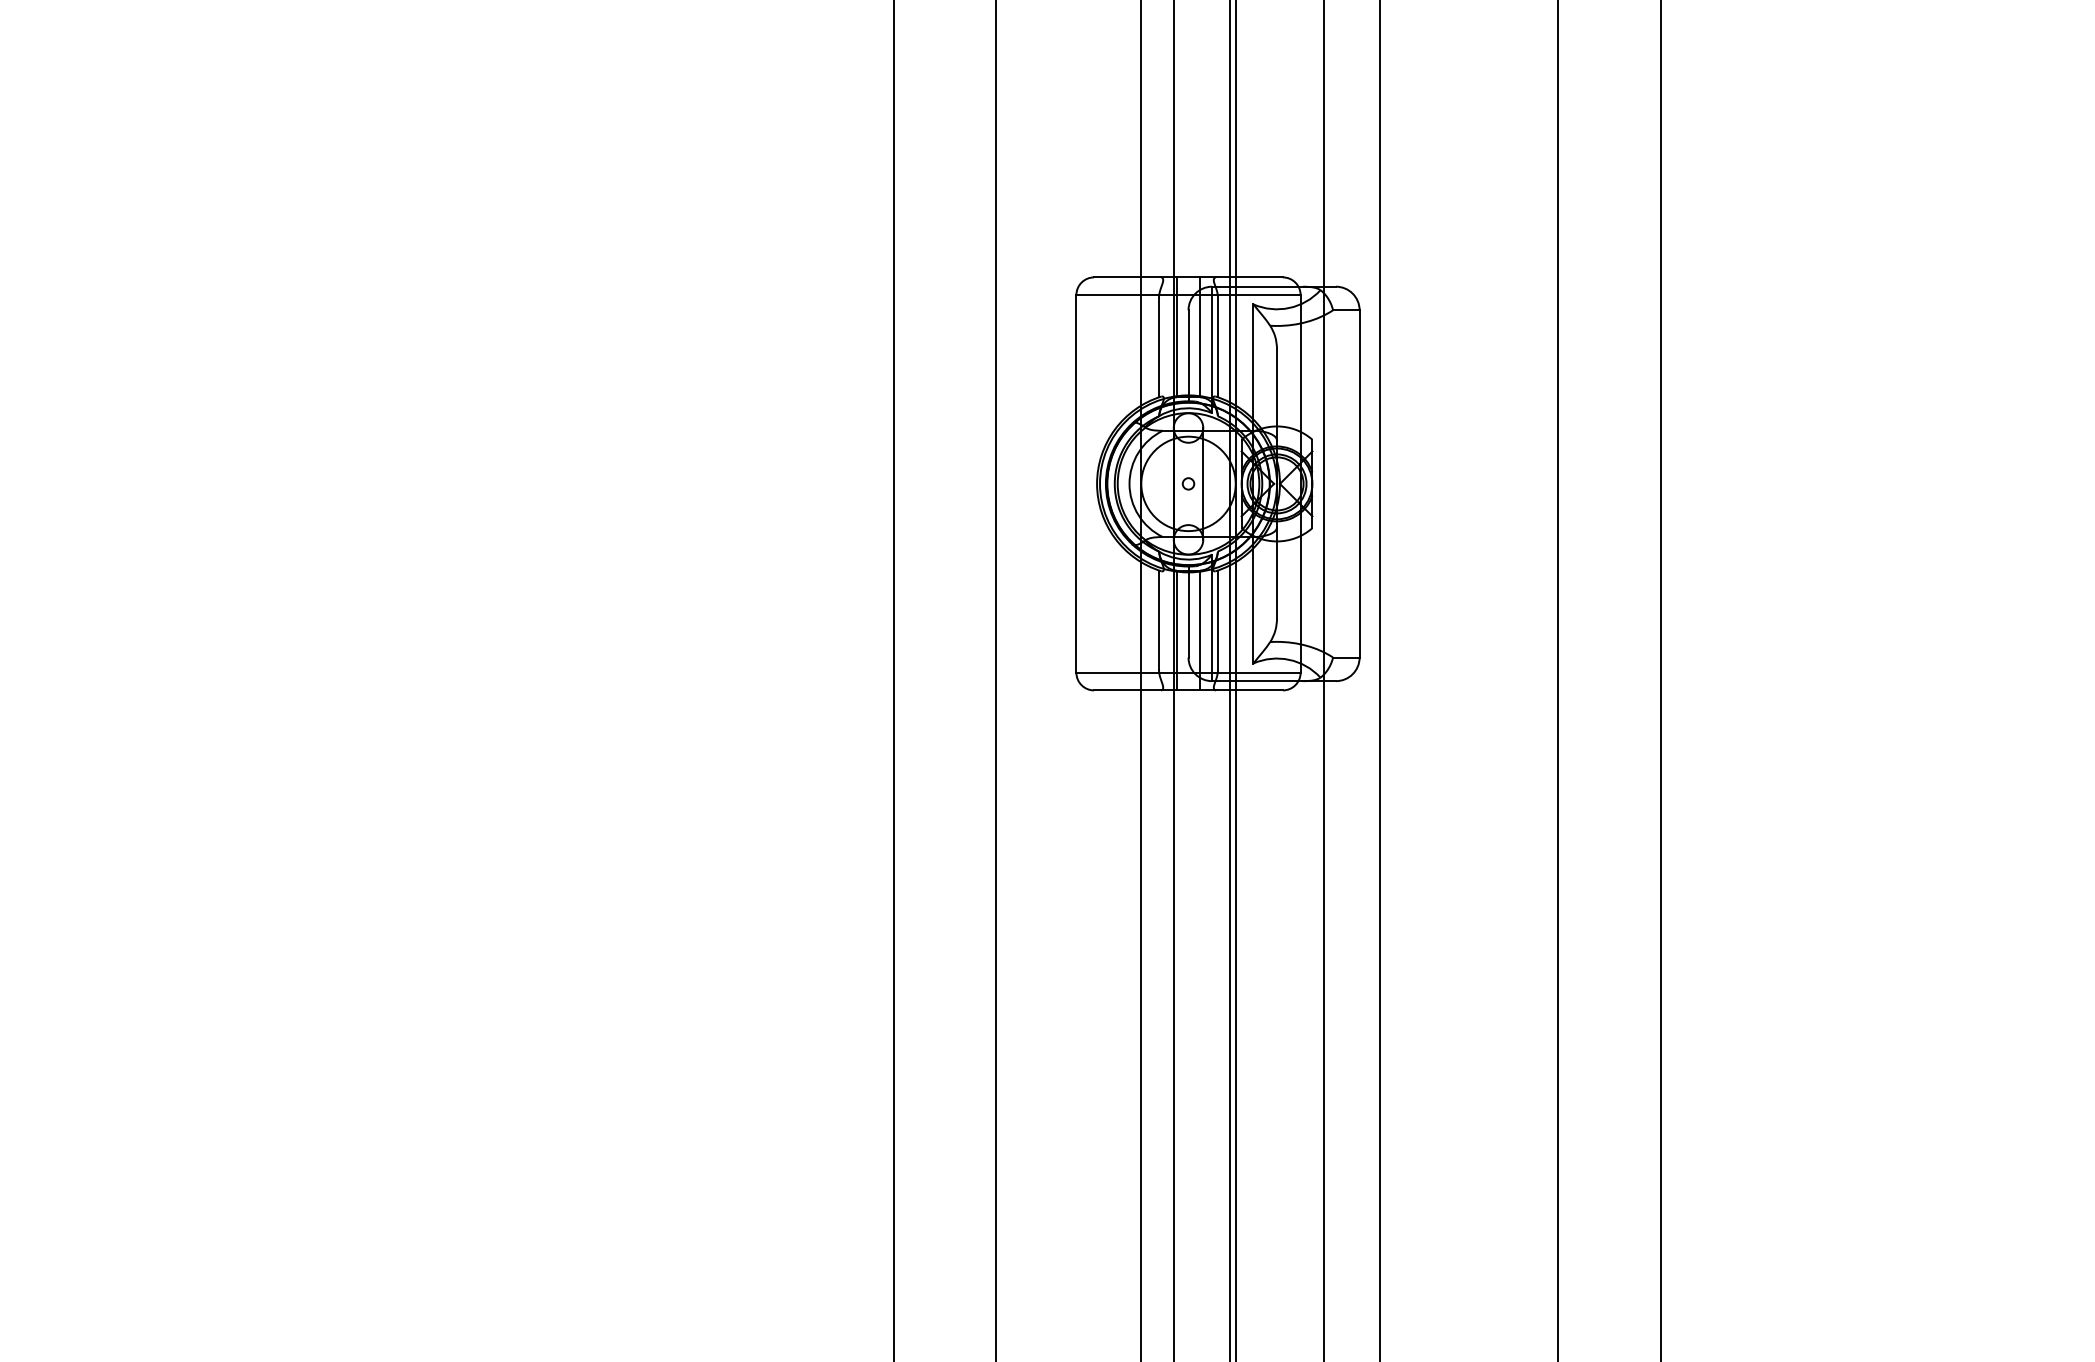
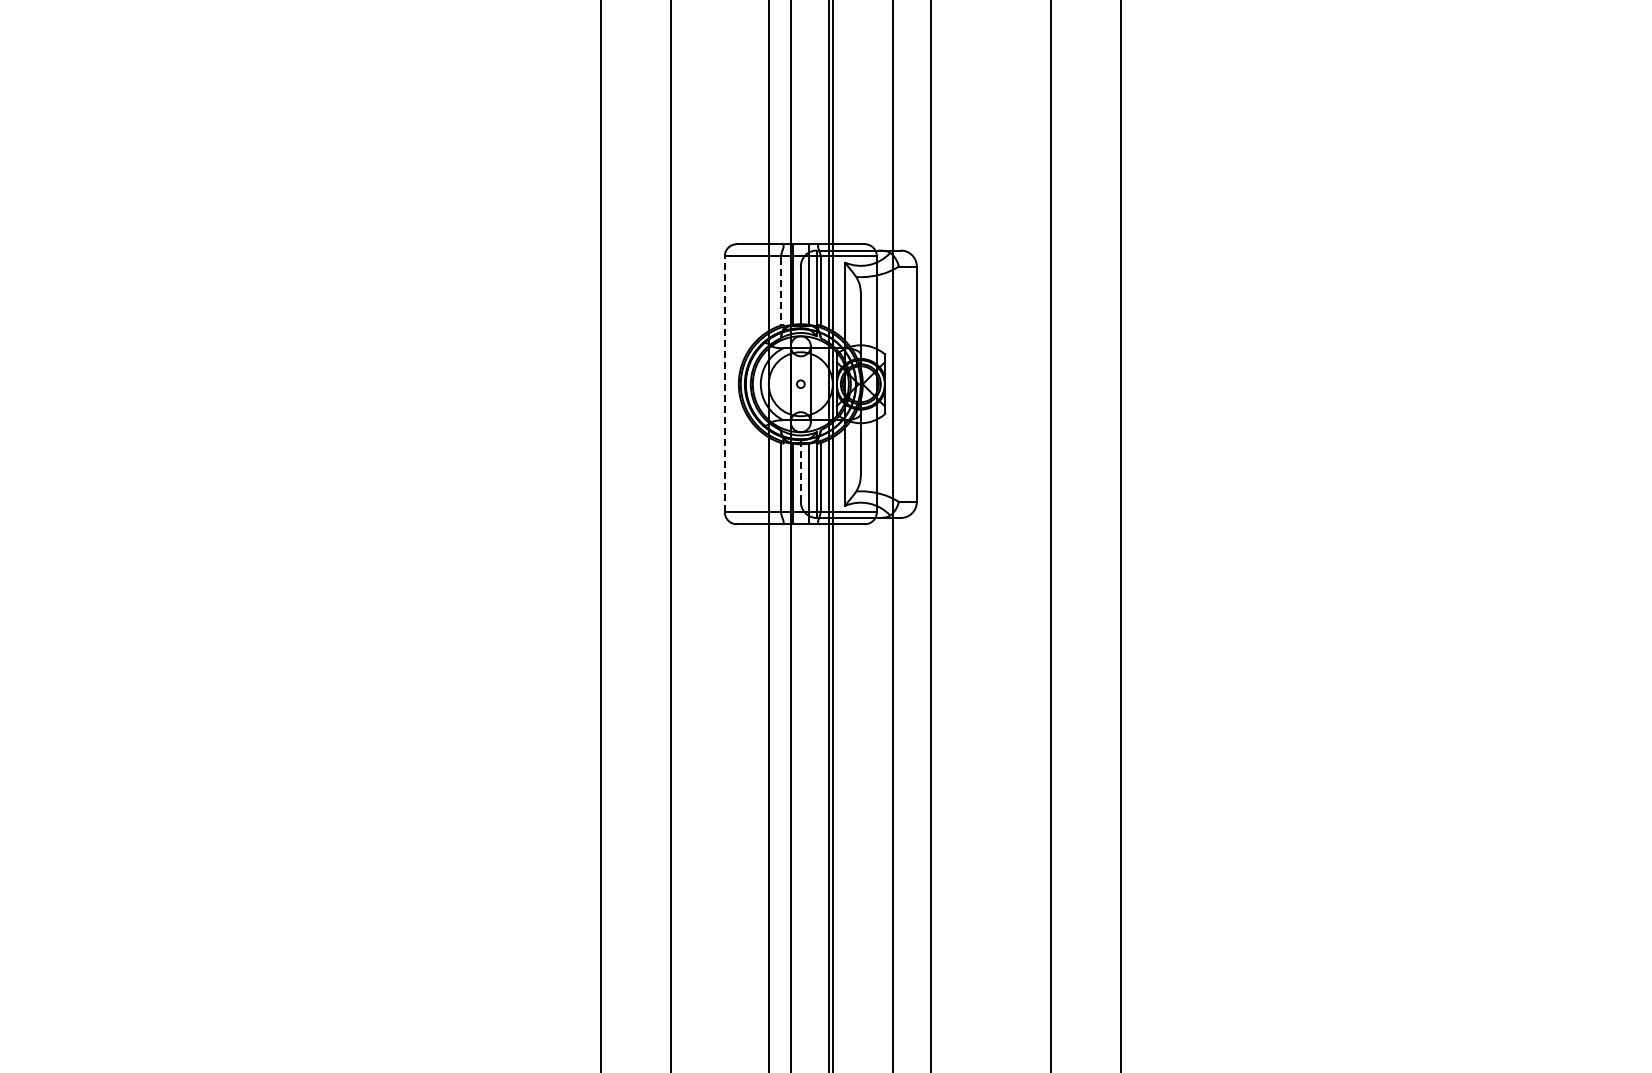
line: (1158, 347) -> (780, 291), solid -> dashed
line: (1075, 482) -> (724, 383), solid -> dashed
line: (1188, 612) -> (800, 471), solid -> dashed

